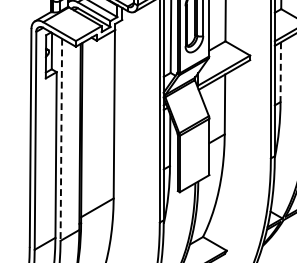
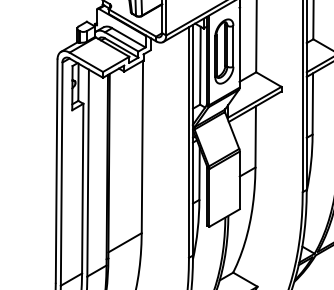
line: (280, 71) -> (312, 103), dashed -> solid
line: (61, 140) -> (88, 173), dashed -> solid

